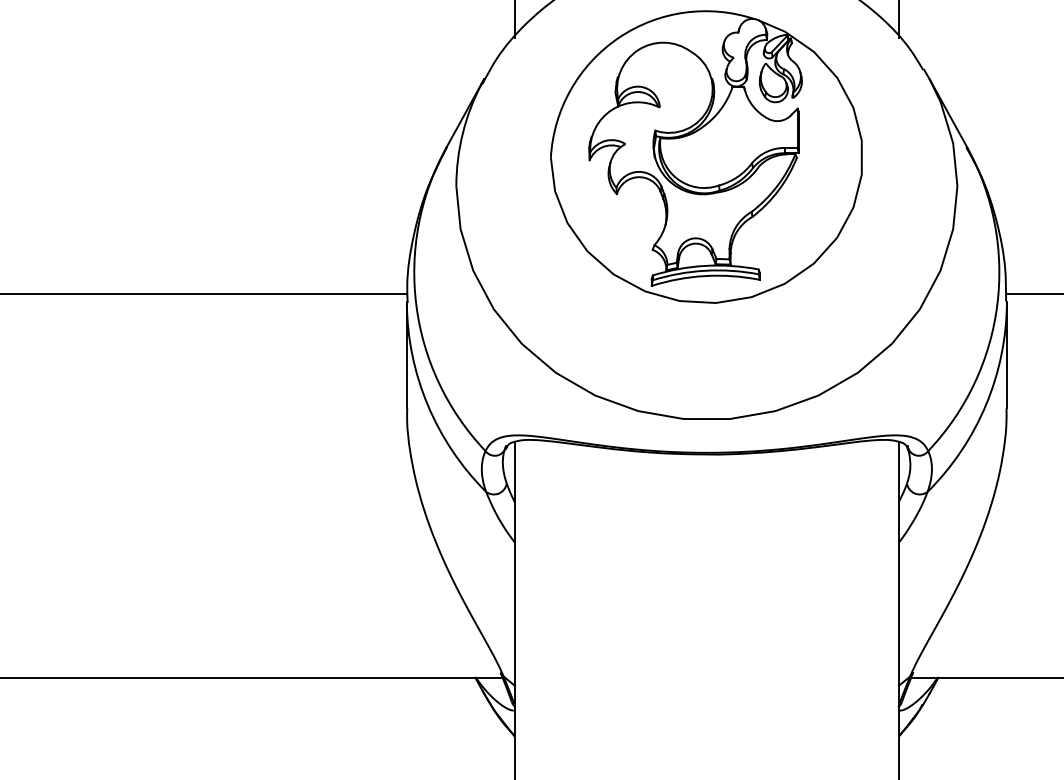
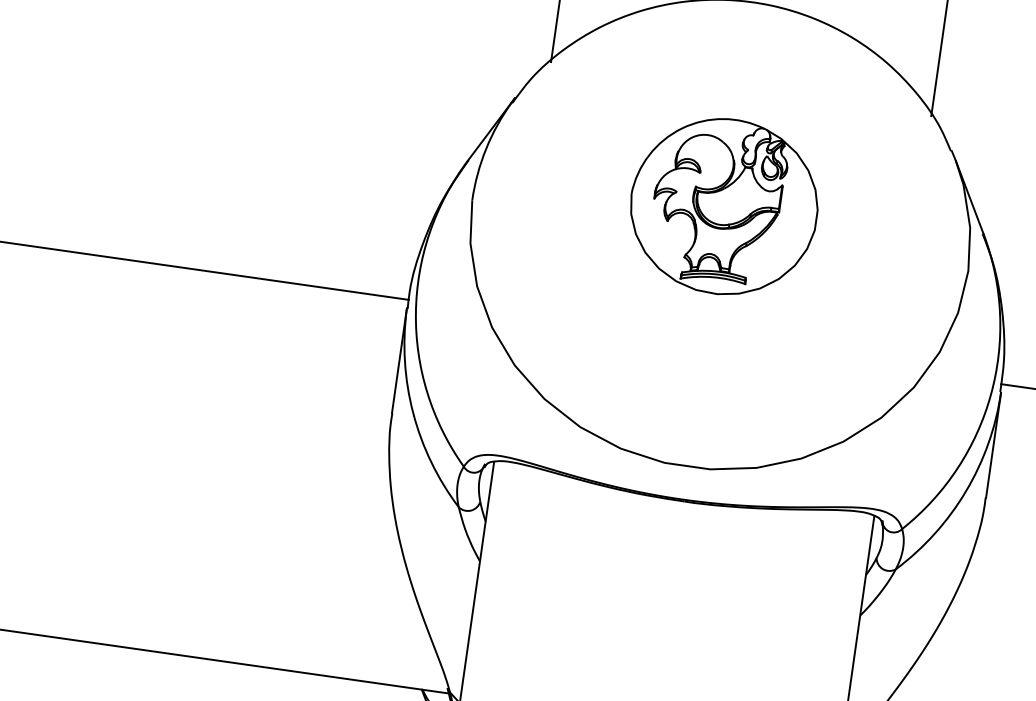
part: (706, 156) -> (724, 206), size x0.6

